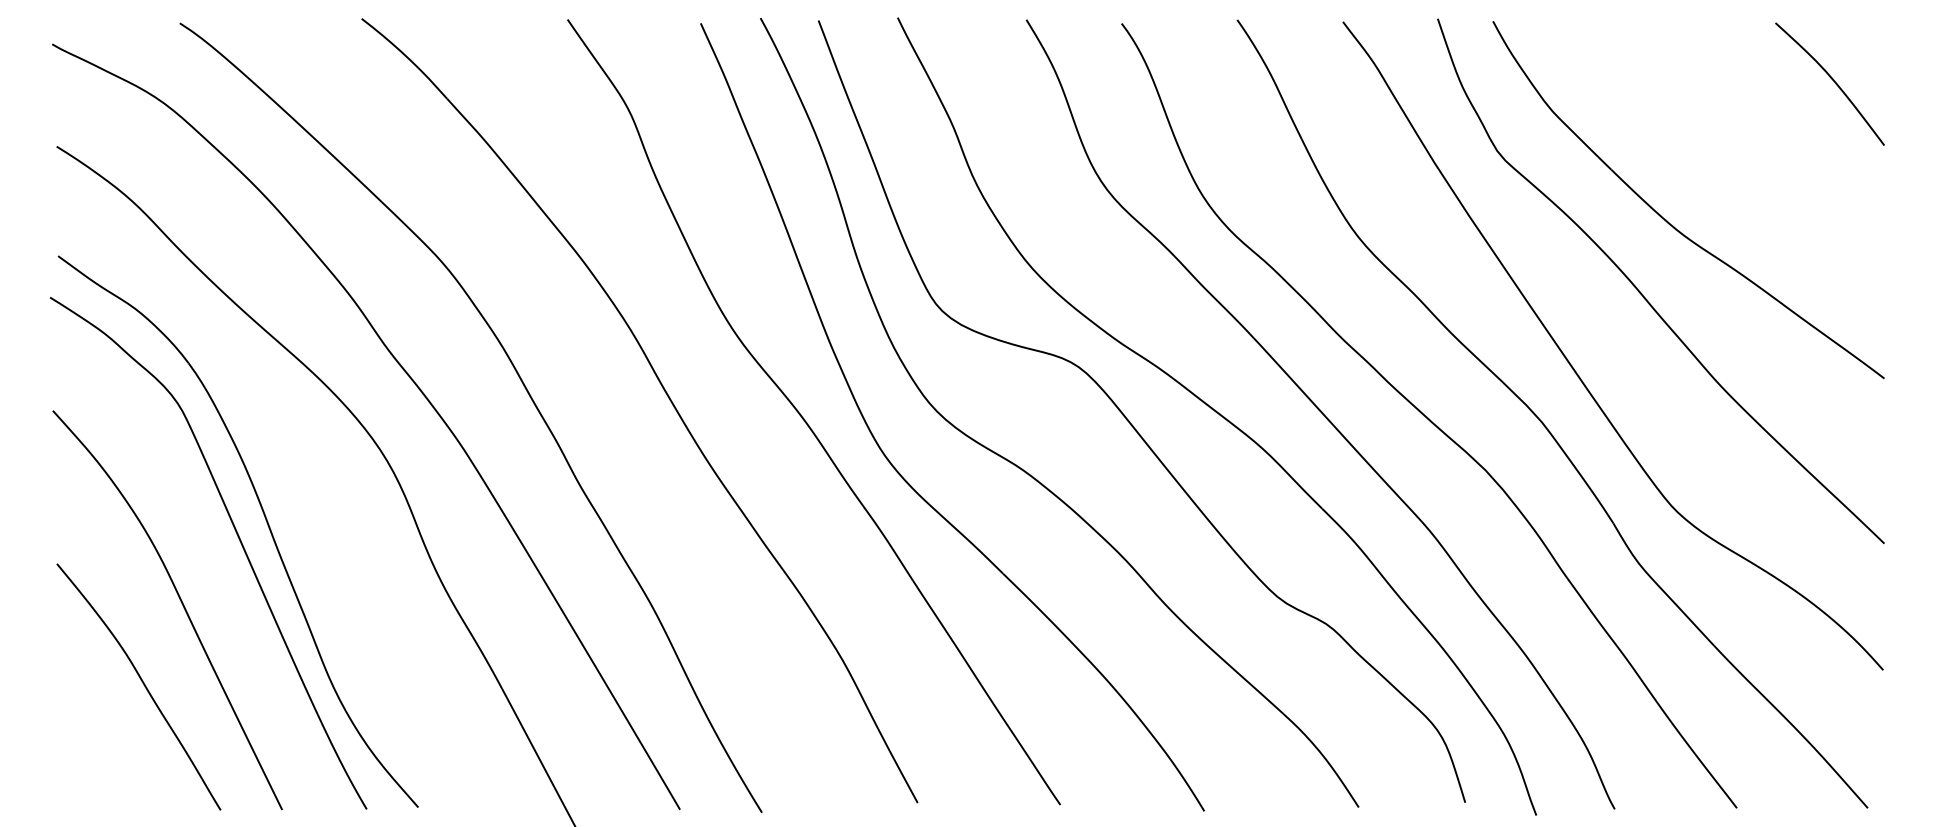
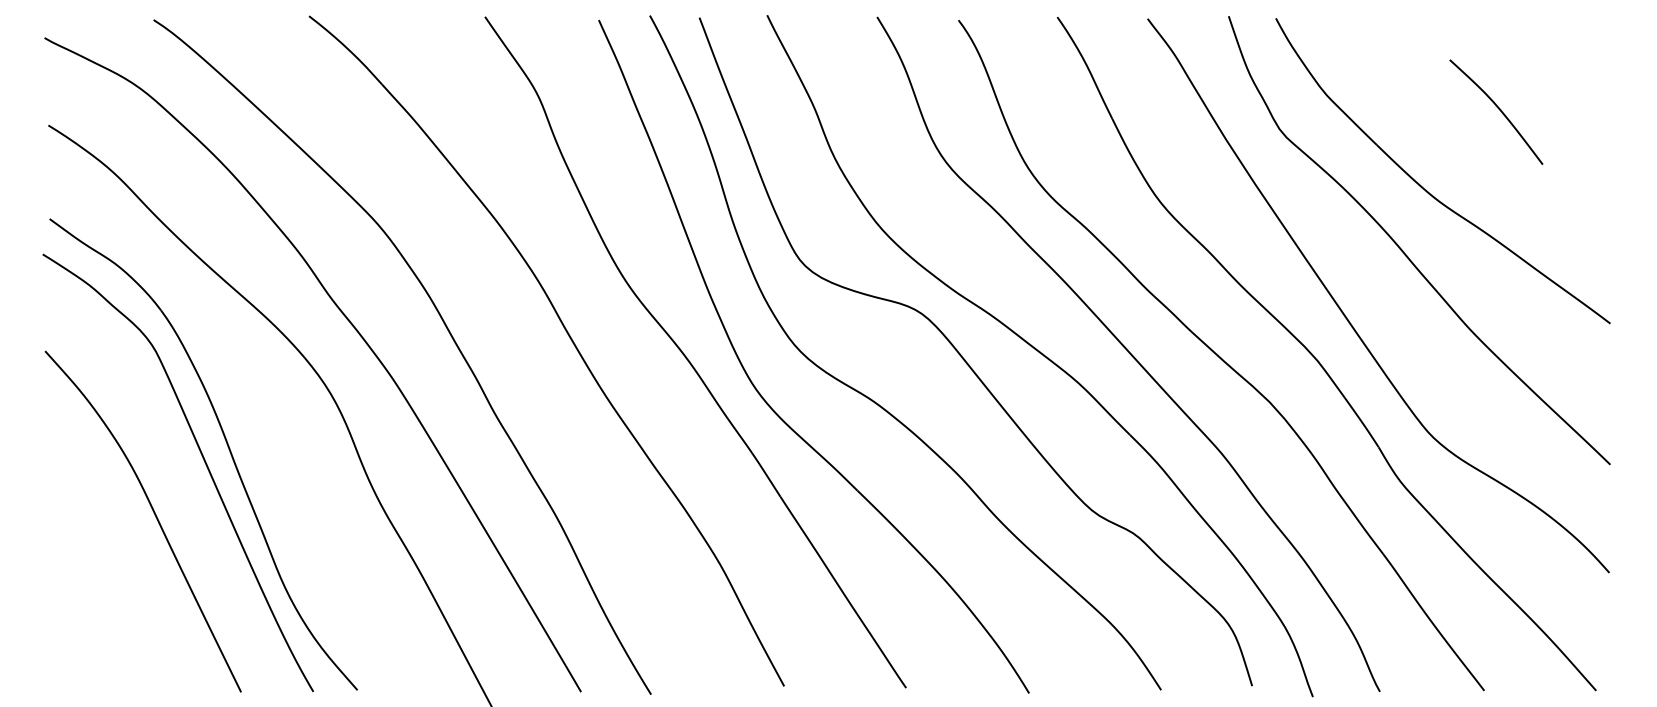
curve: (1832, 80) -> (1498, 109), moved
curve: (142, 683) -> (121, 584), removed

